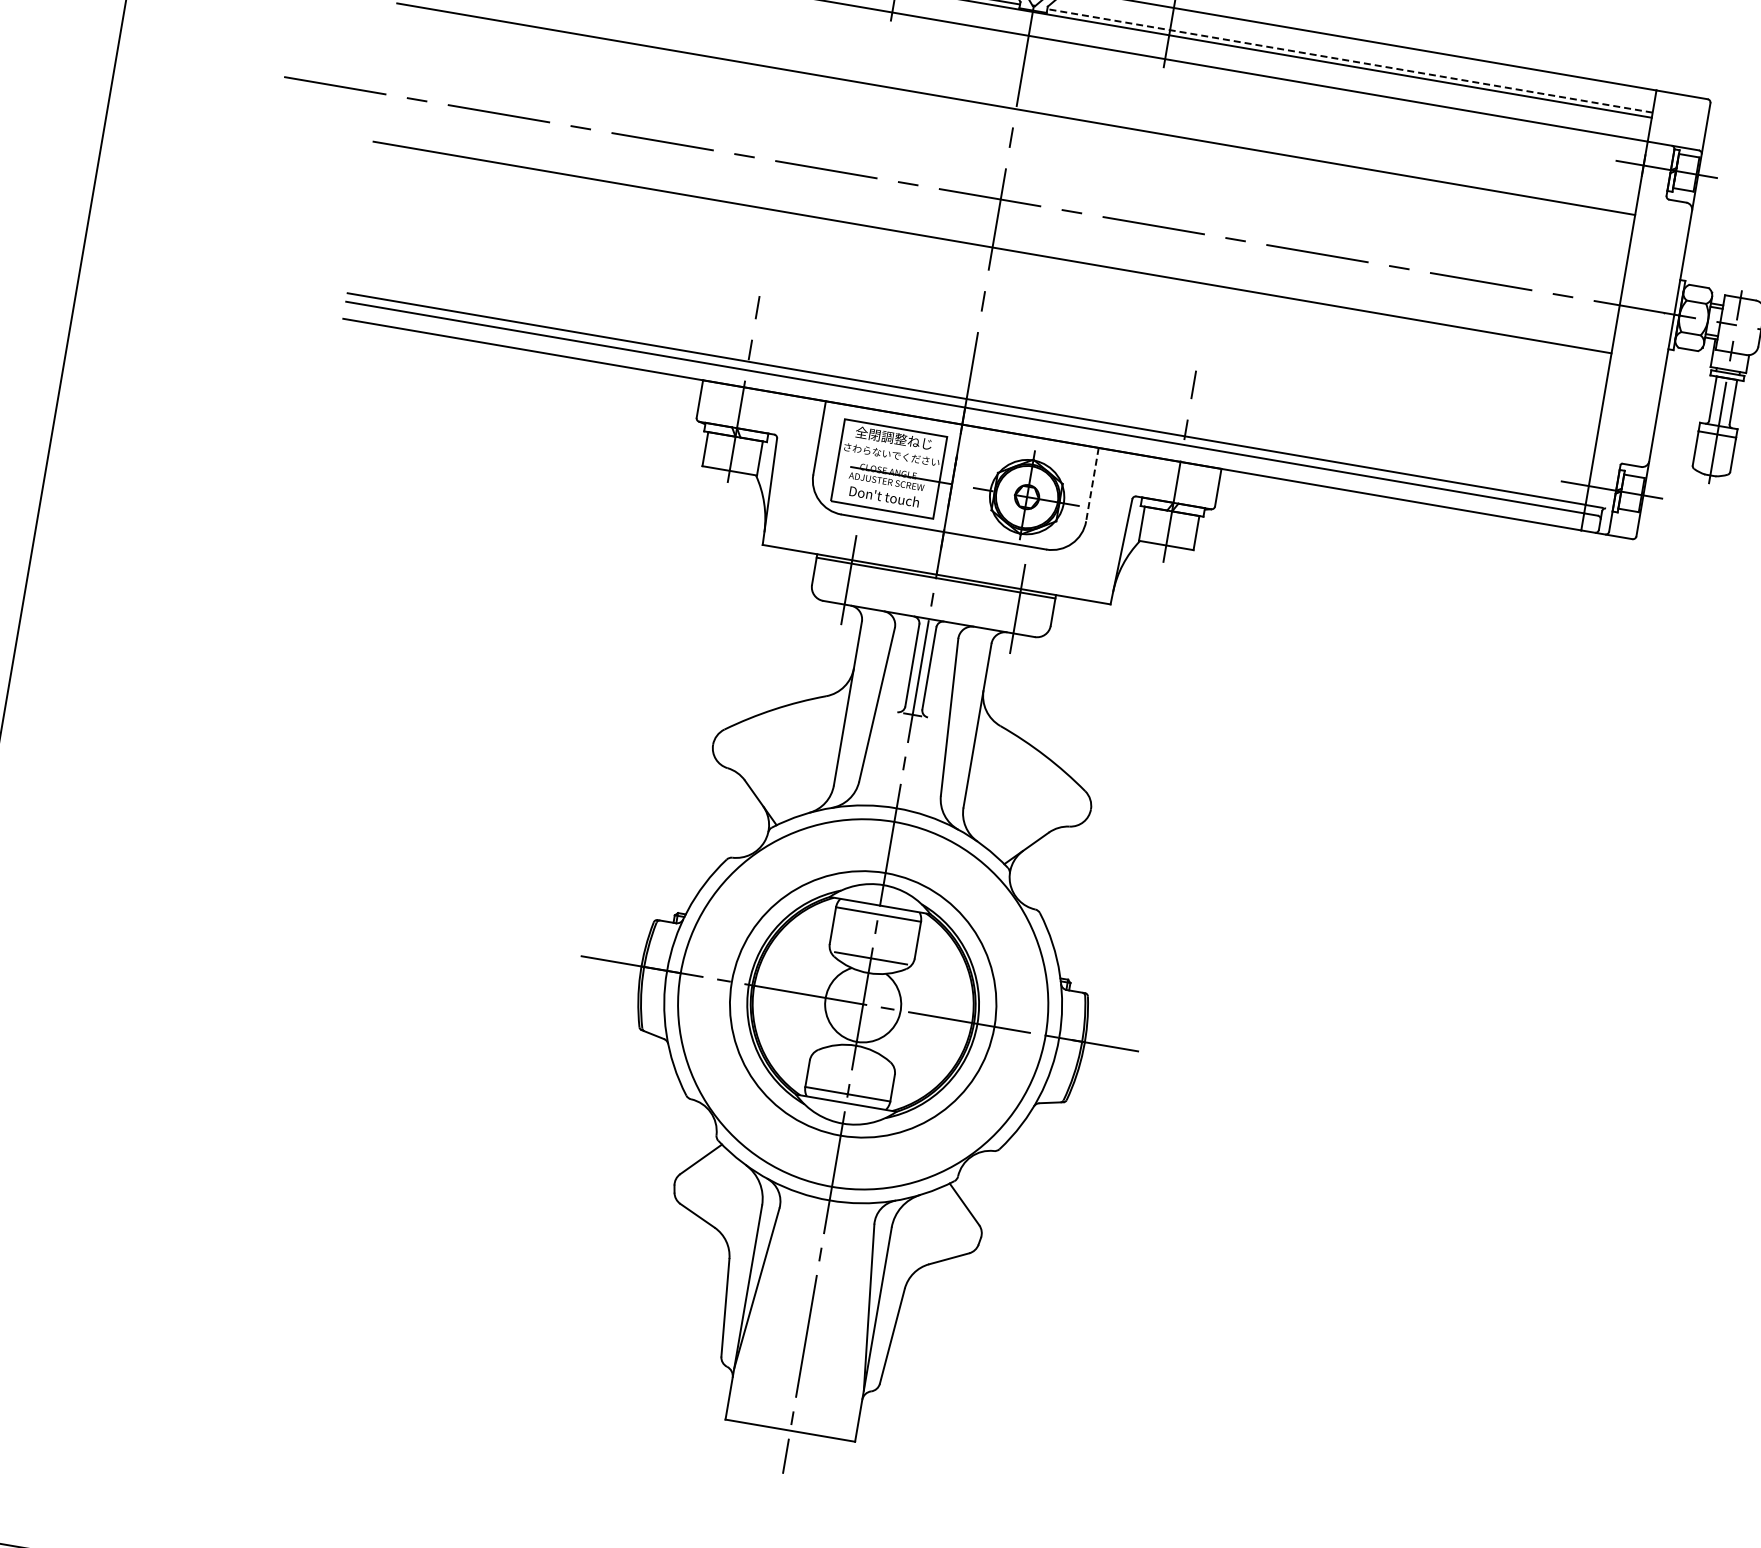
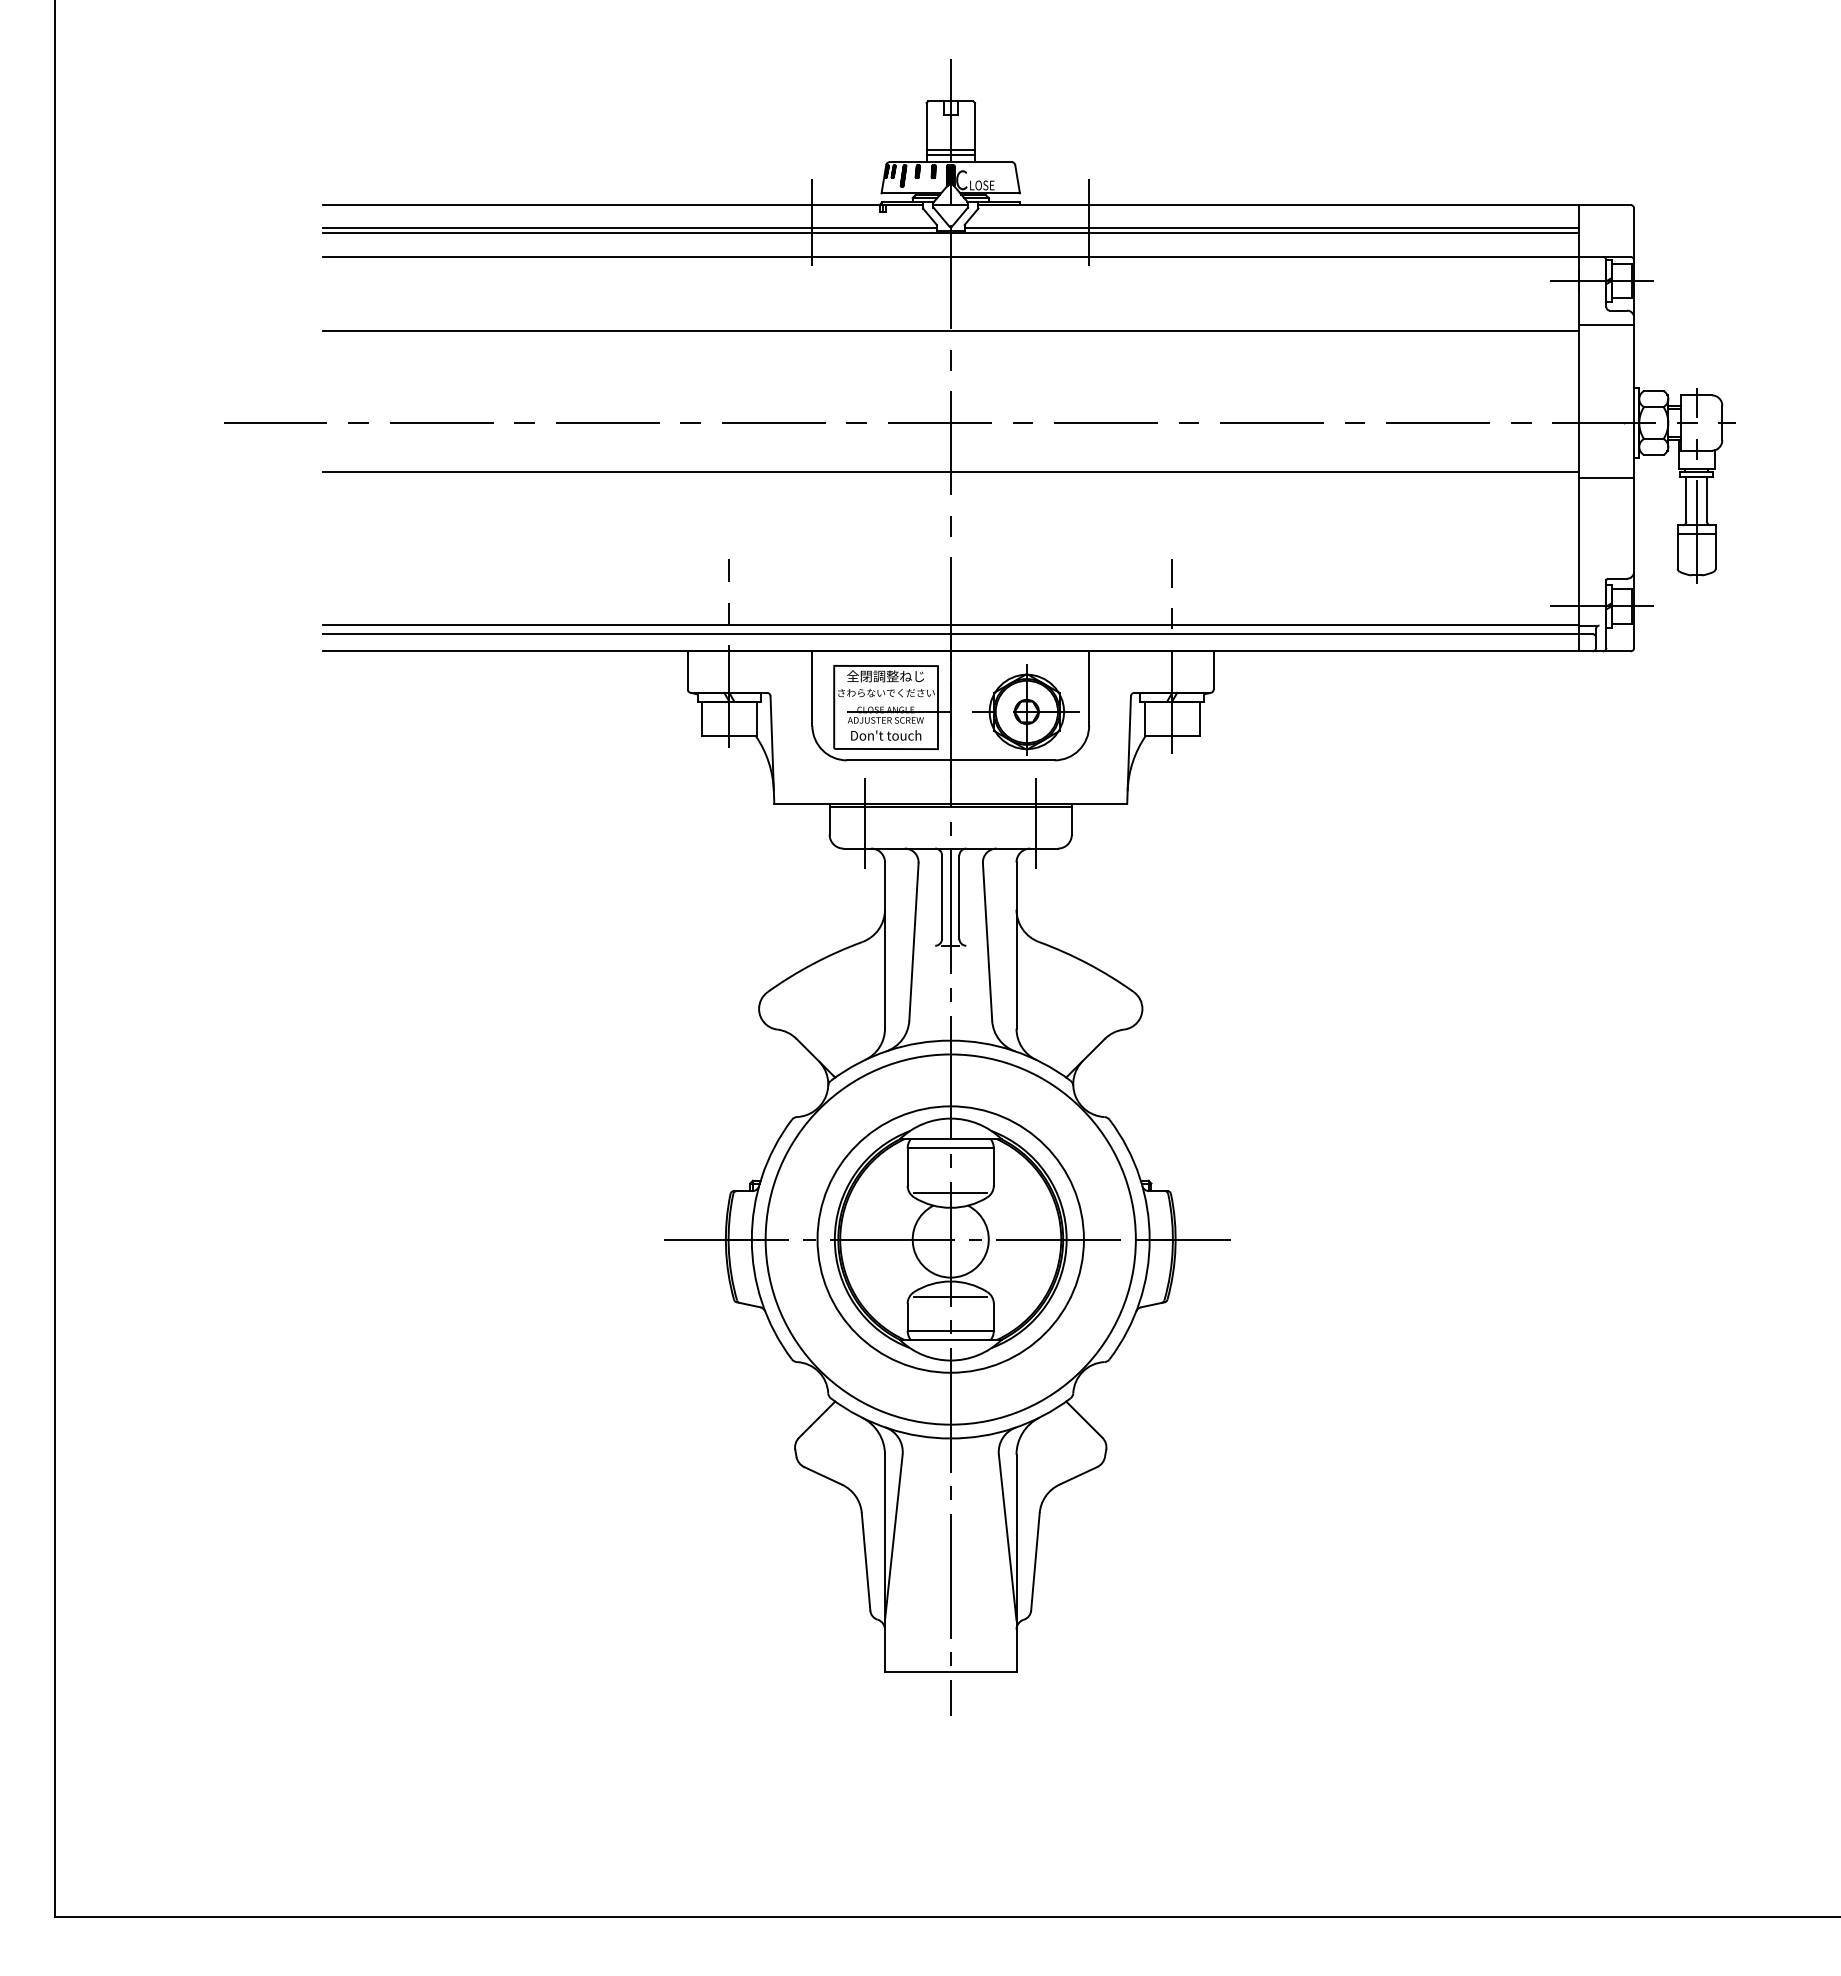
line: (1349, 60) -> (1271, 227), dashed -> solid
line: (1663, 212) -> (1606, 324), added
line: (1637, 363) -> (1606, 477), added
line: (1092, 485) -> (1089, 689), dashed -> solid
line: (853, 1060) -> (950, 1296), added

